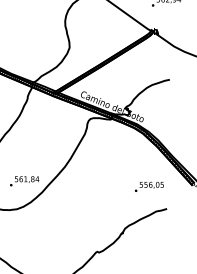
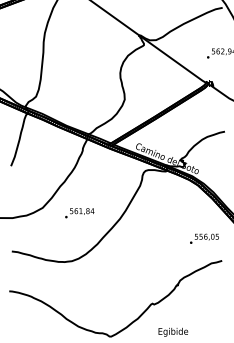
text: (24, 181) -> (79, 213), moved

